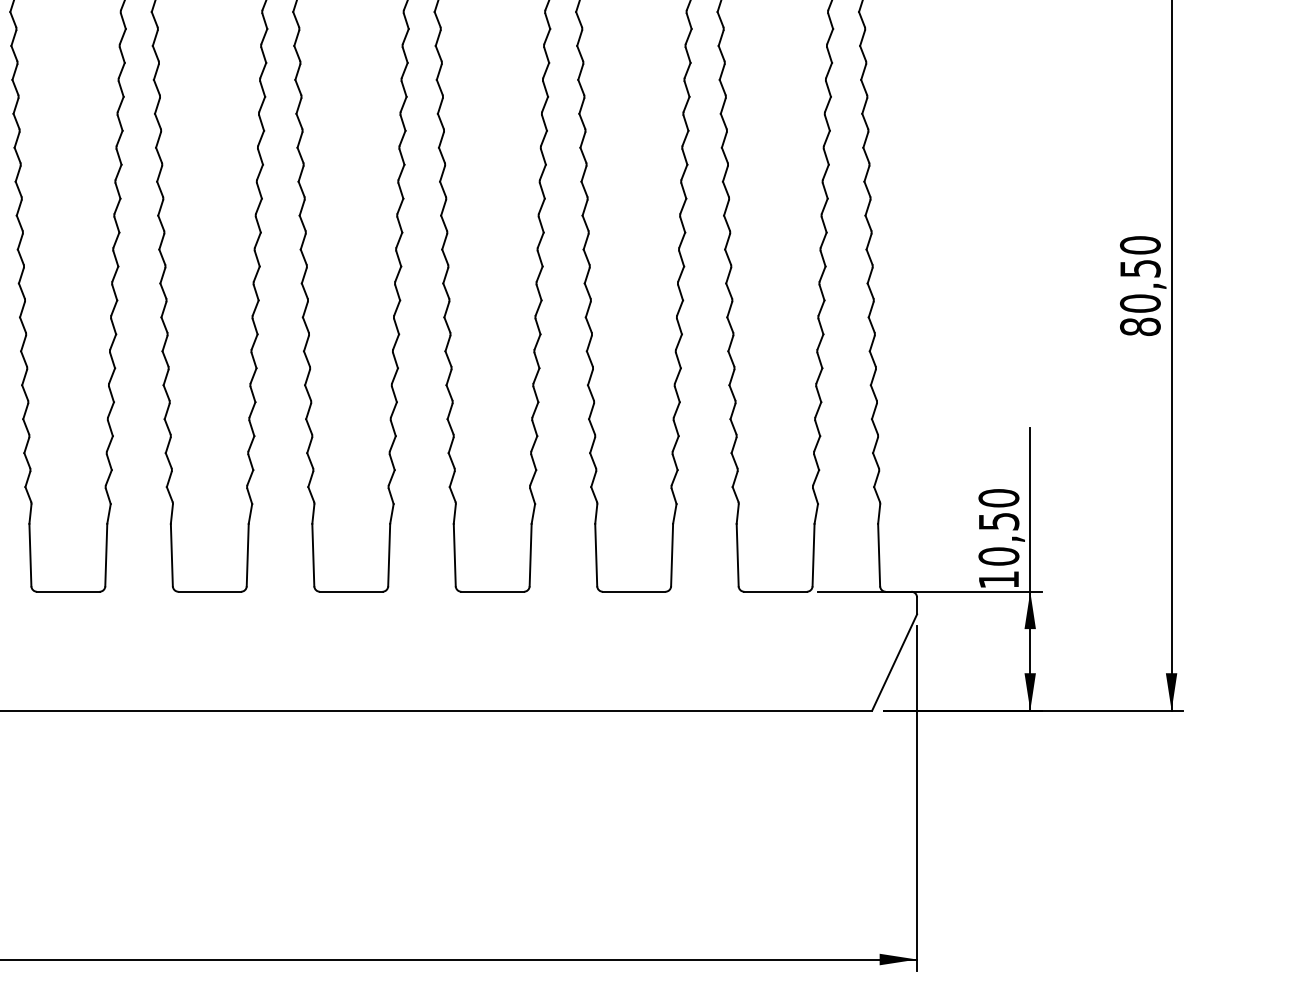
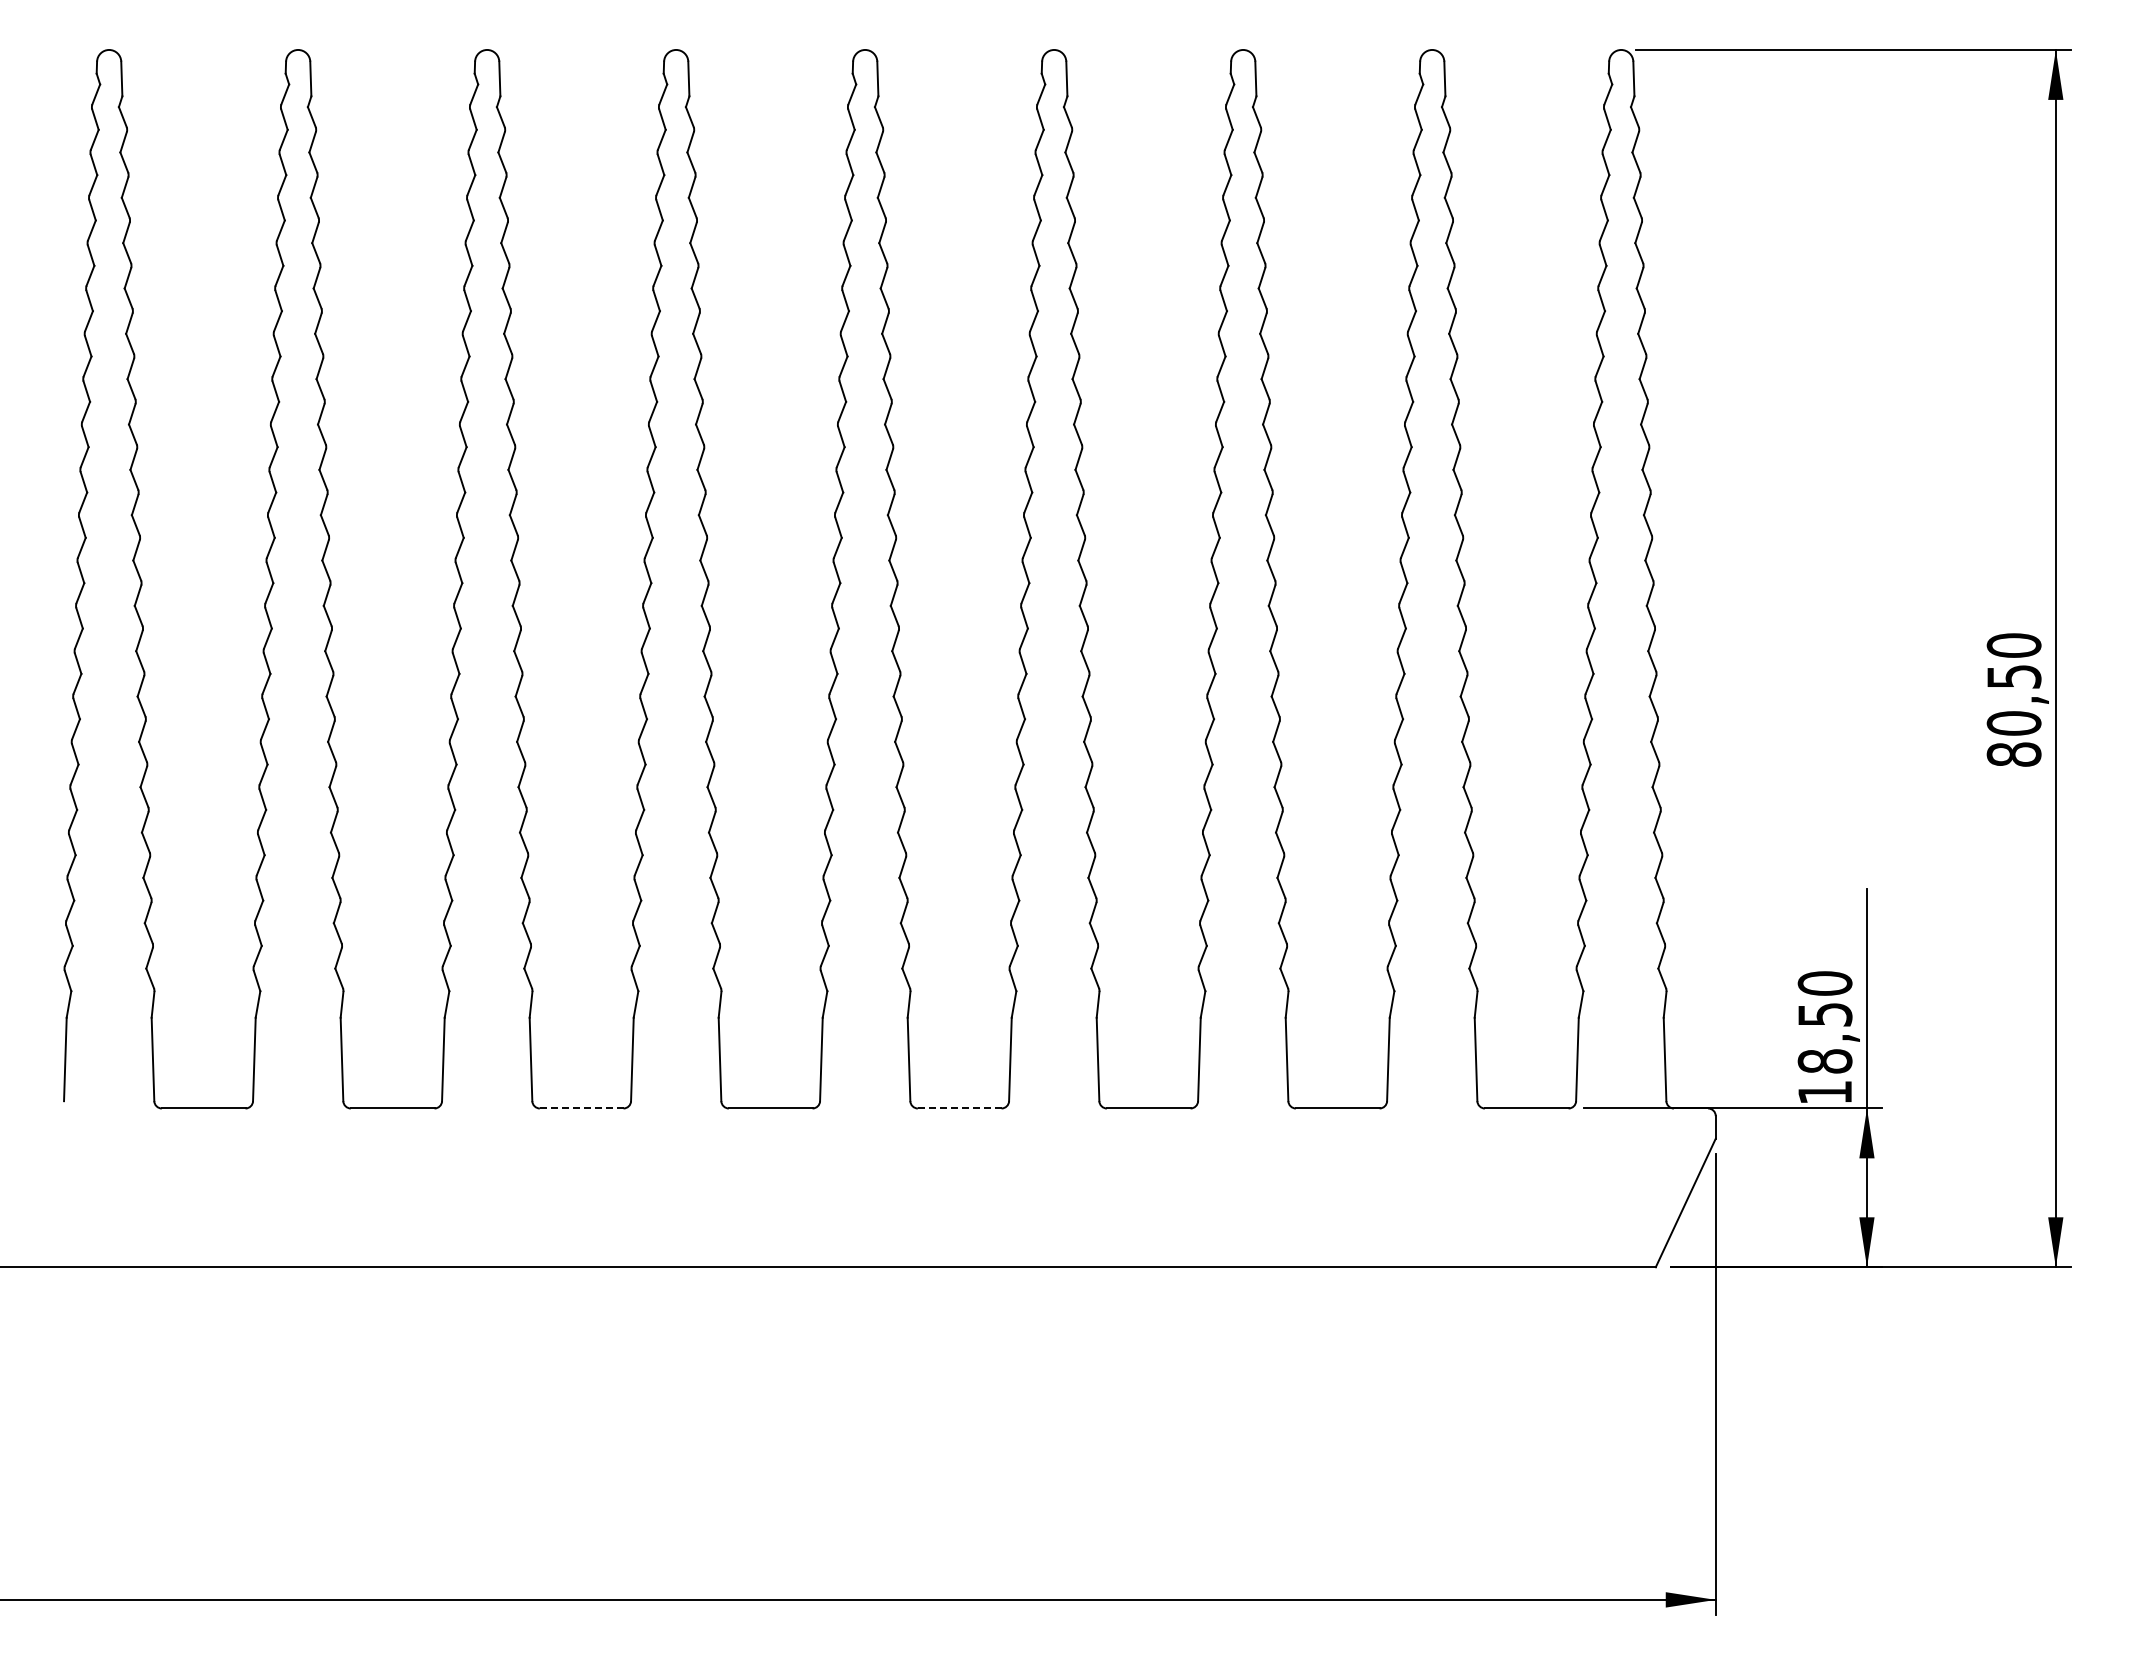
text: (999, 556) -> (1825, 1061), 10,50 -> 18,50
line: (68, 591) -> (581, 1108), solid -> dashed
line: (351, 591) -> (959, 1108), solid -> dashed

